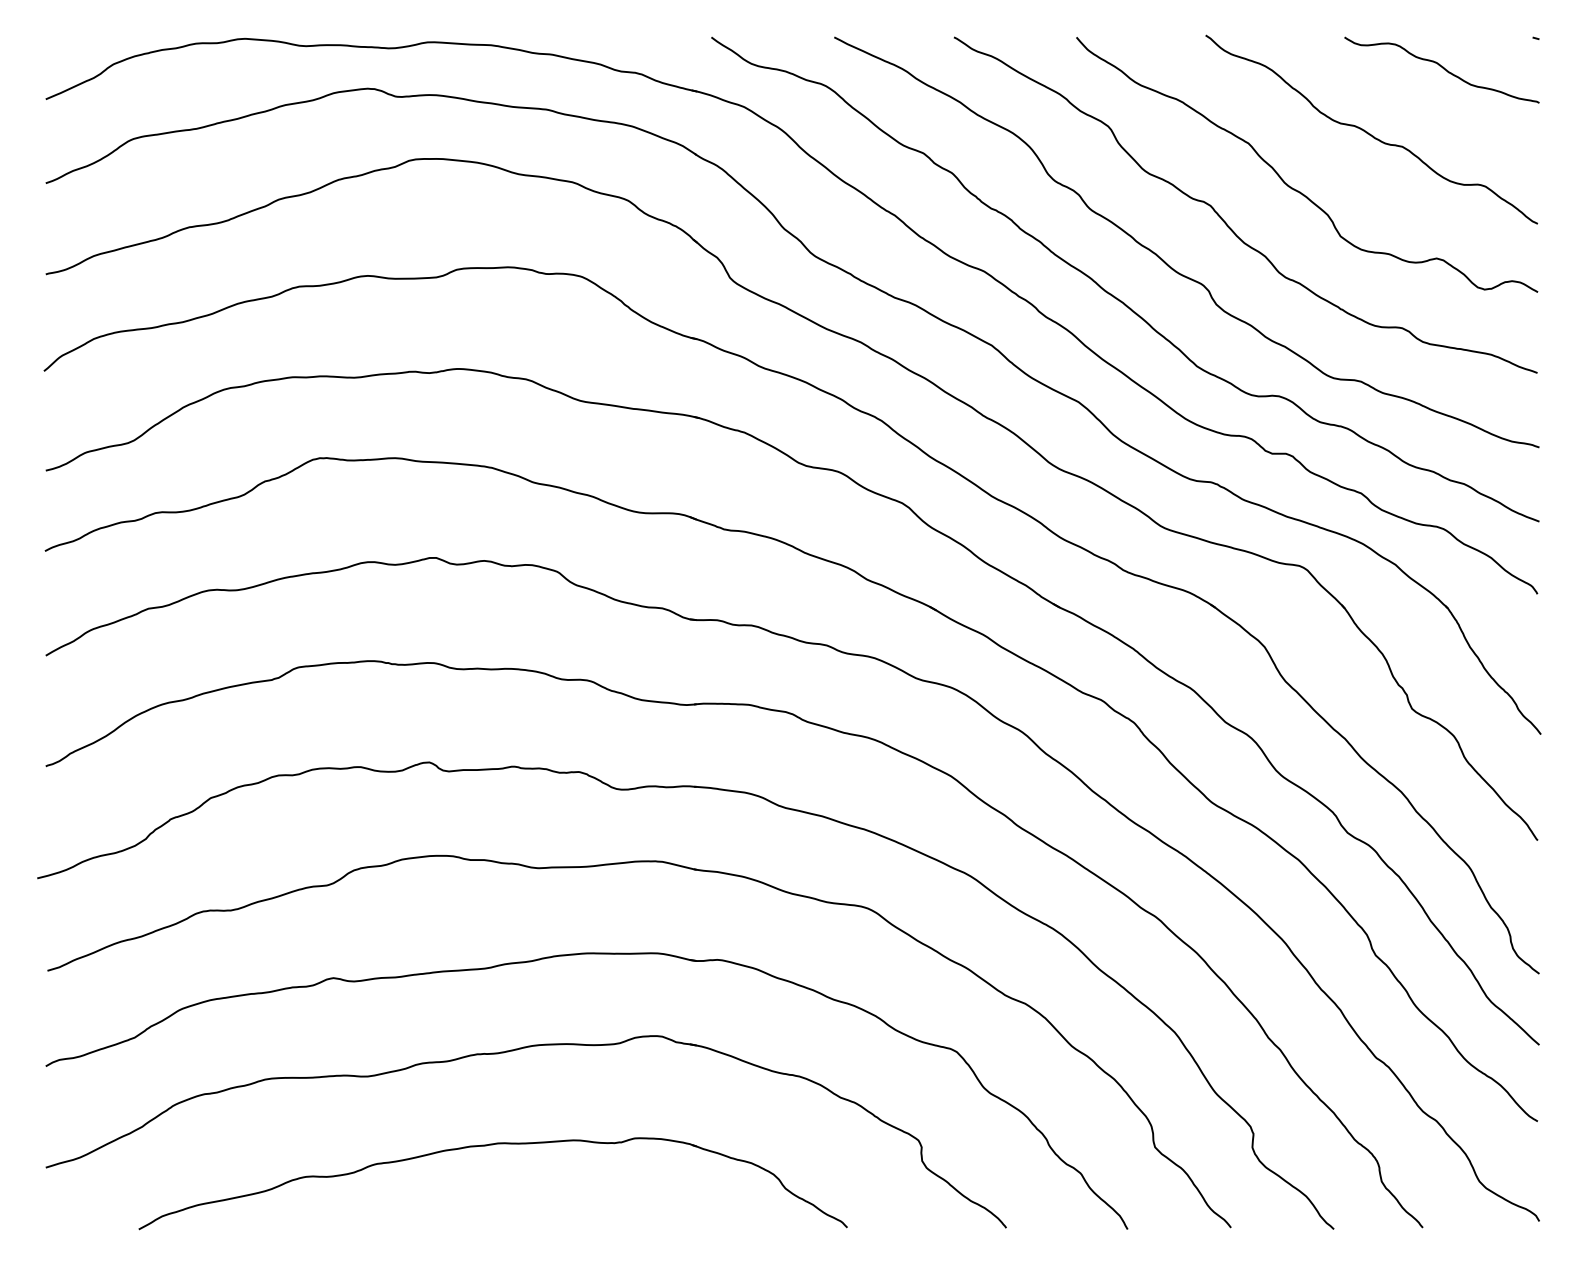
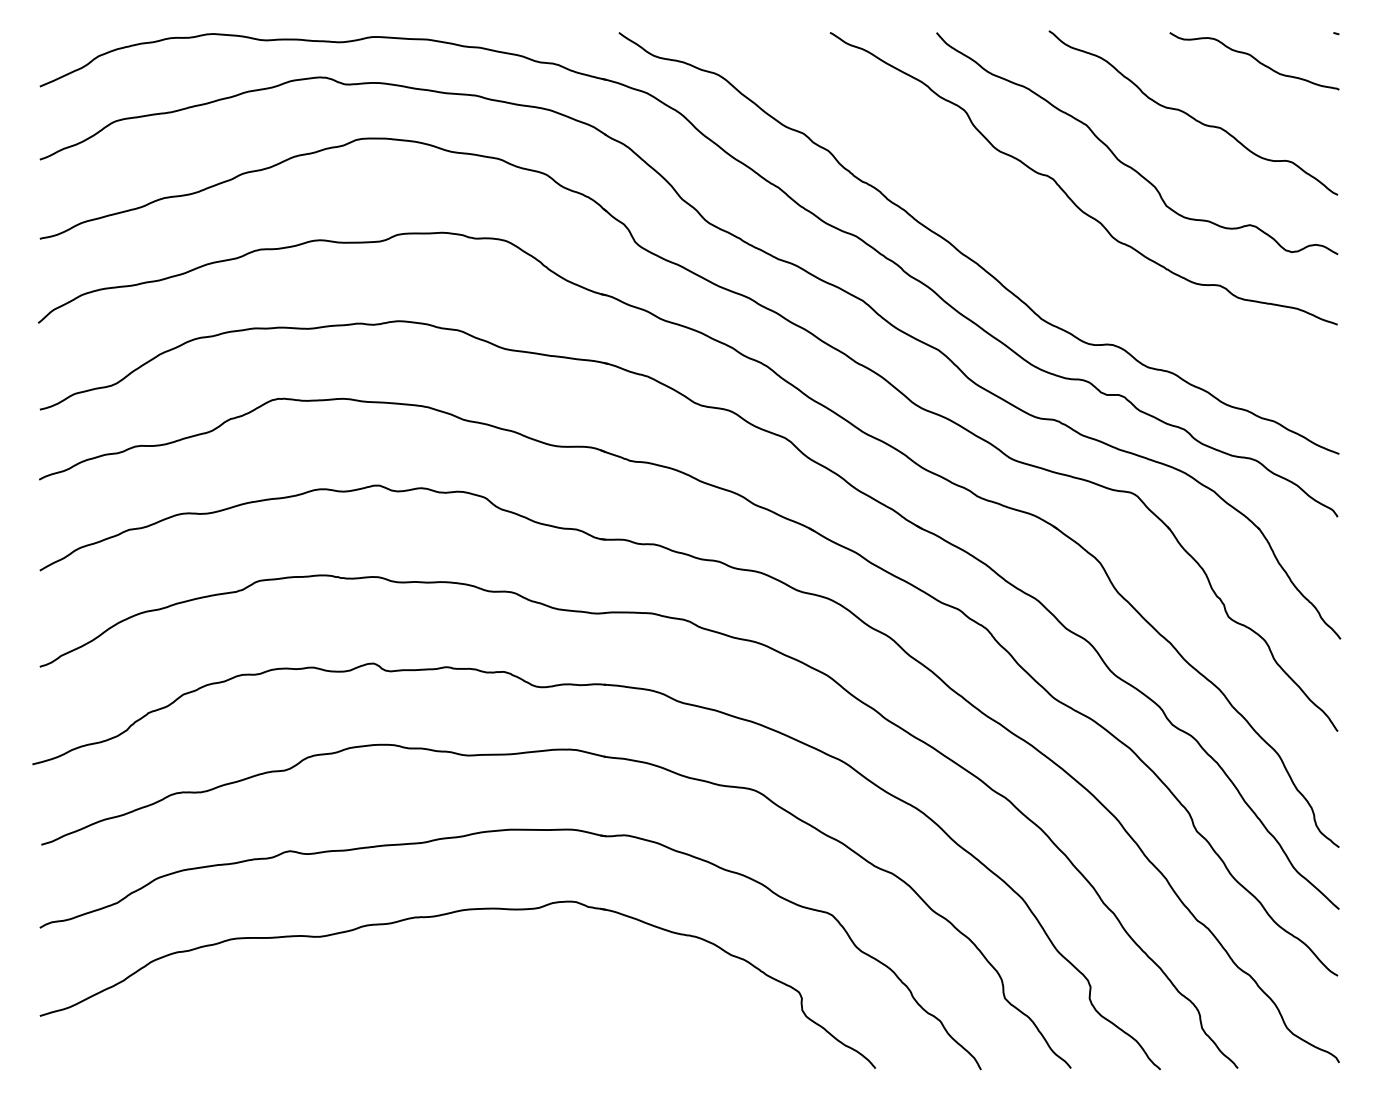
curve: (1166, 262) -> (1014, 228), removed
part: (486, 1146) -> (423, 997), removed

